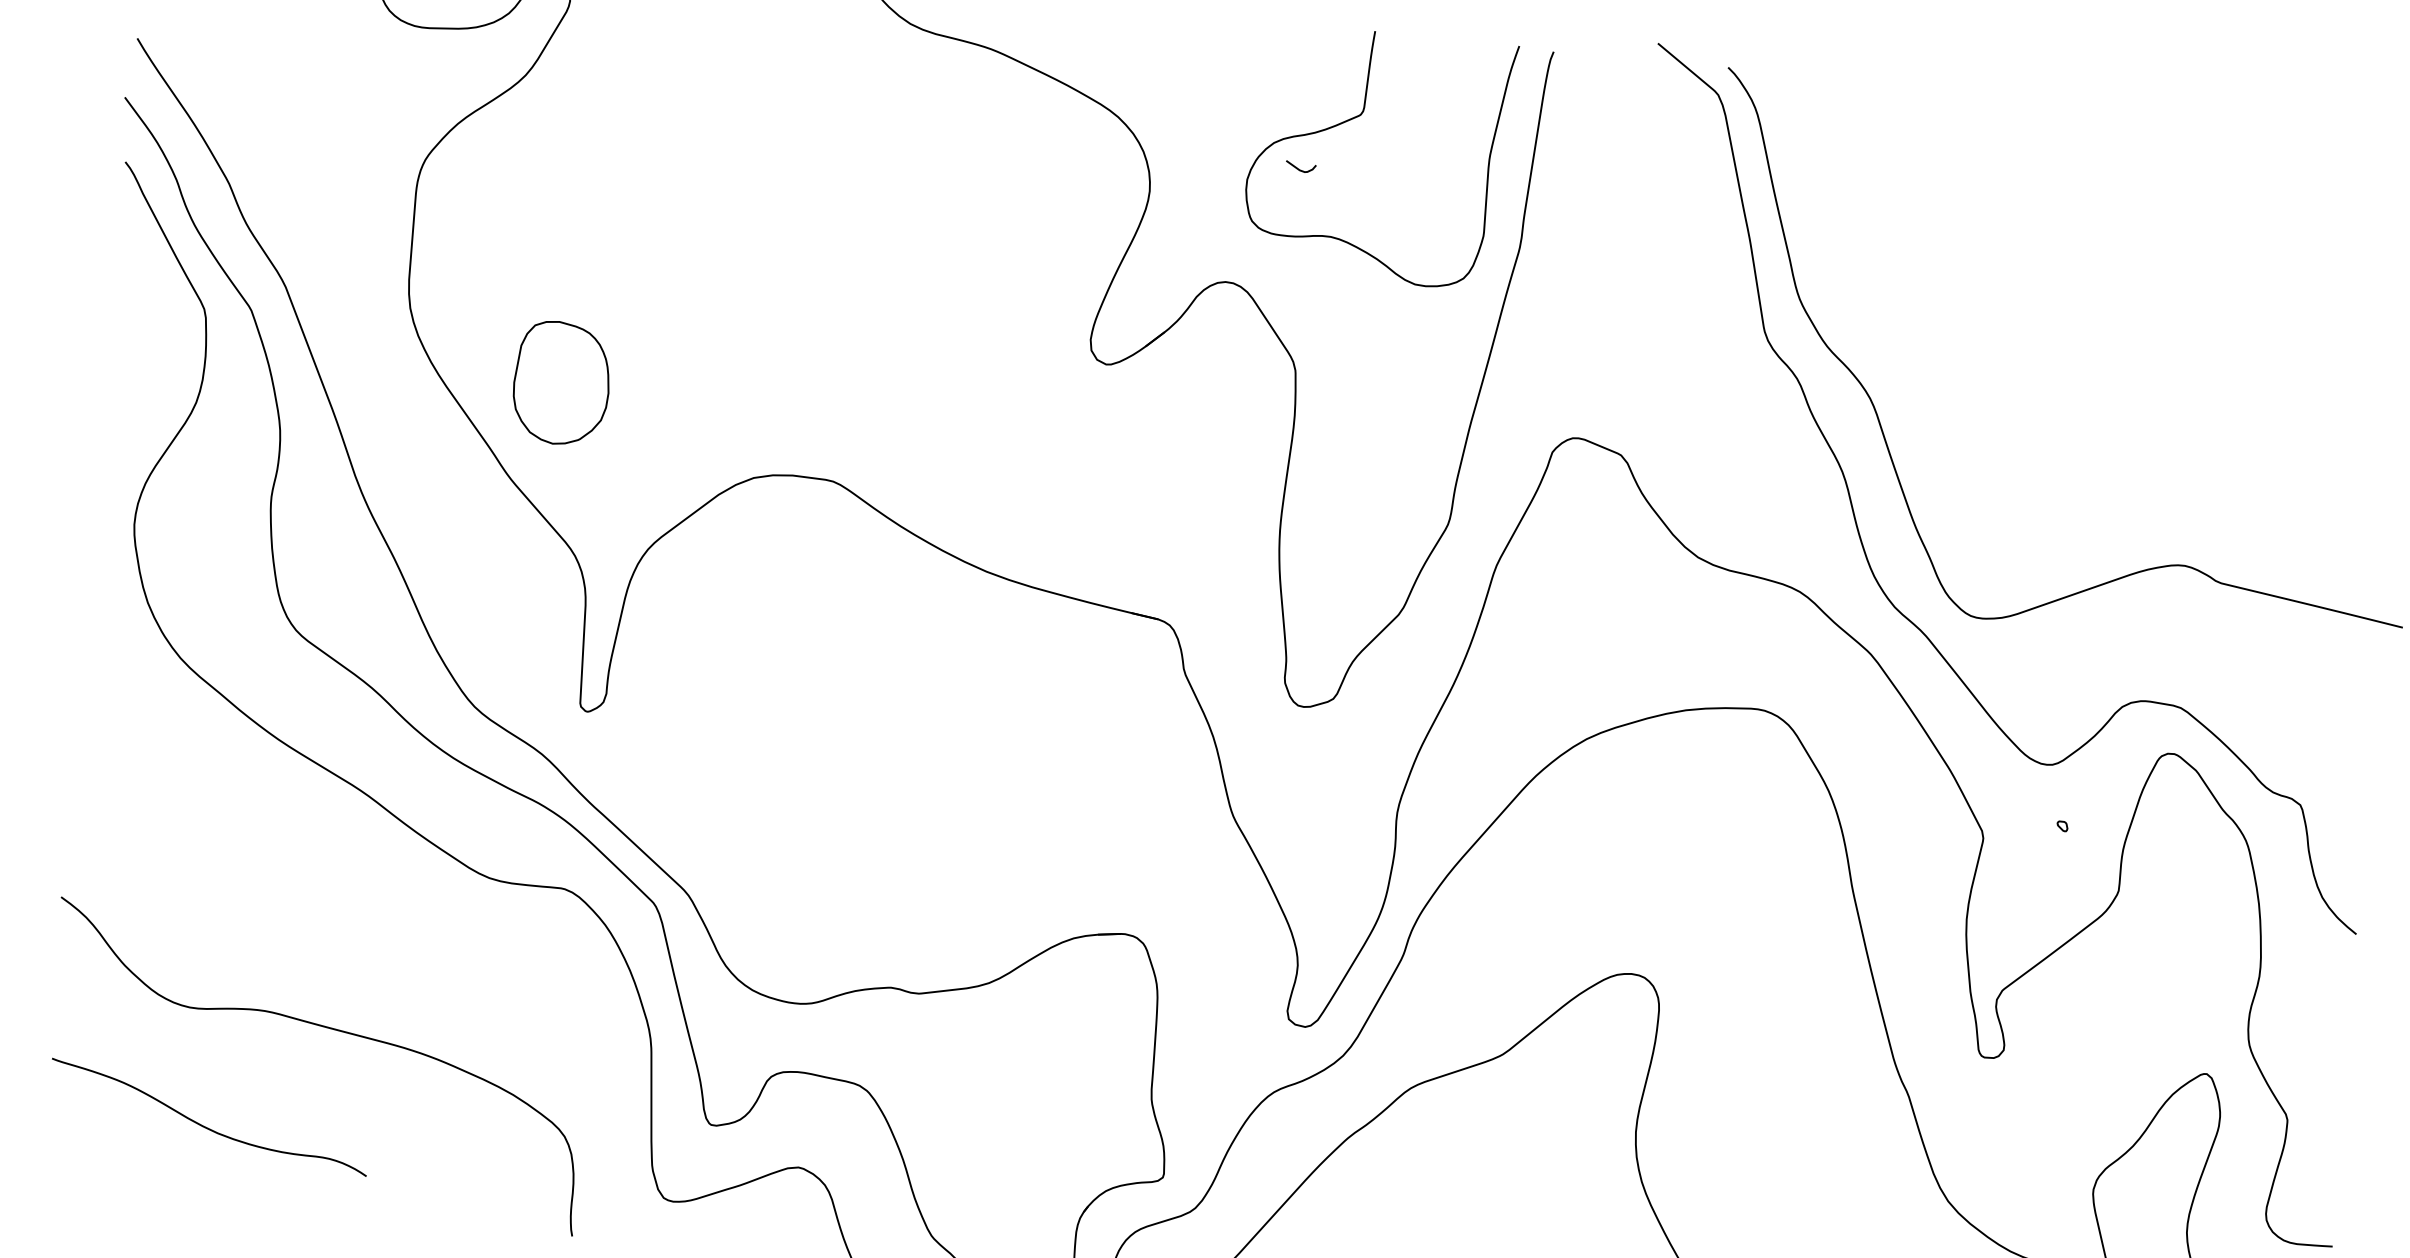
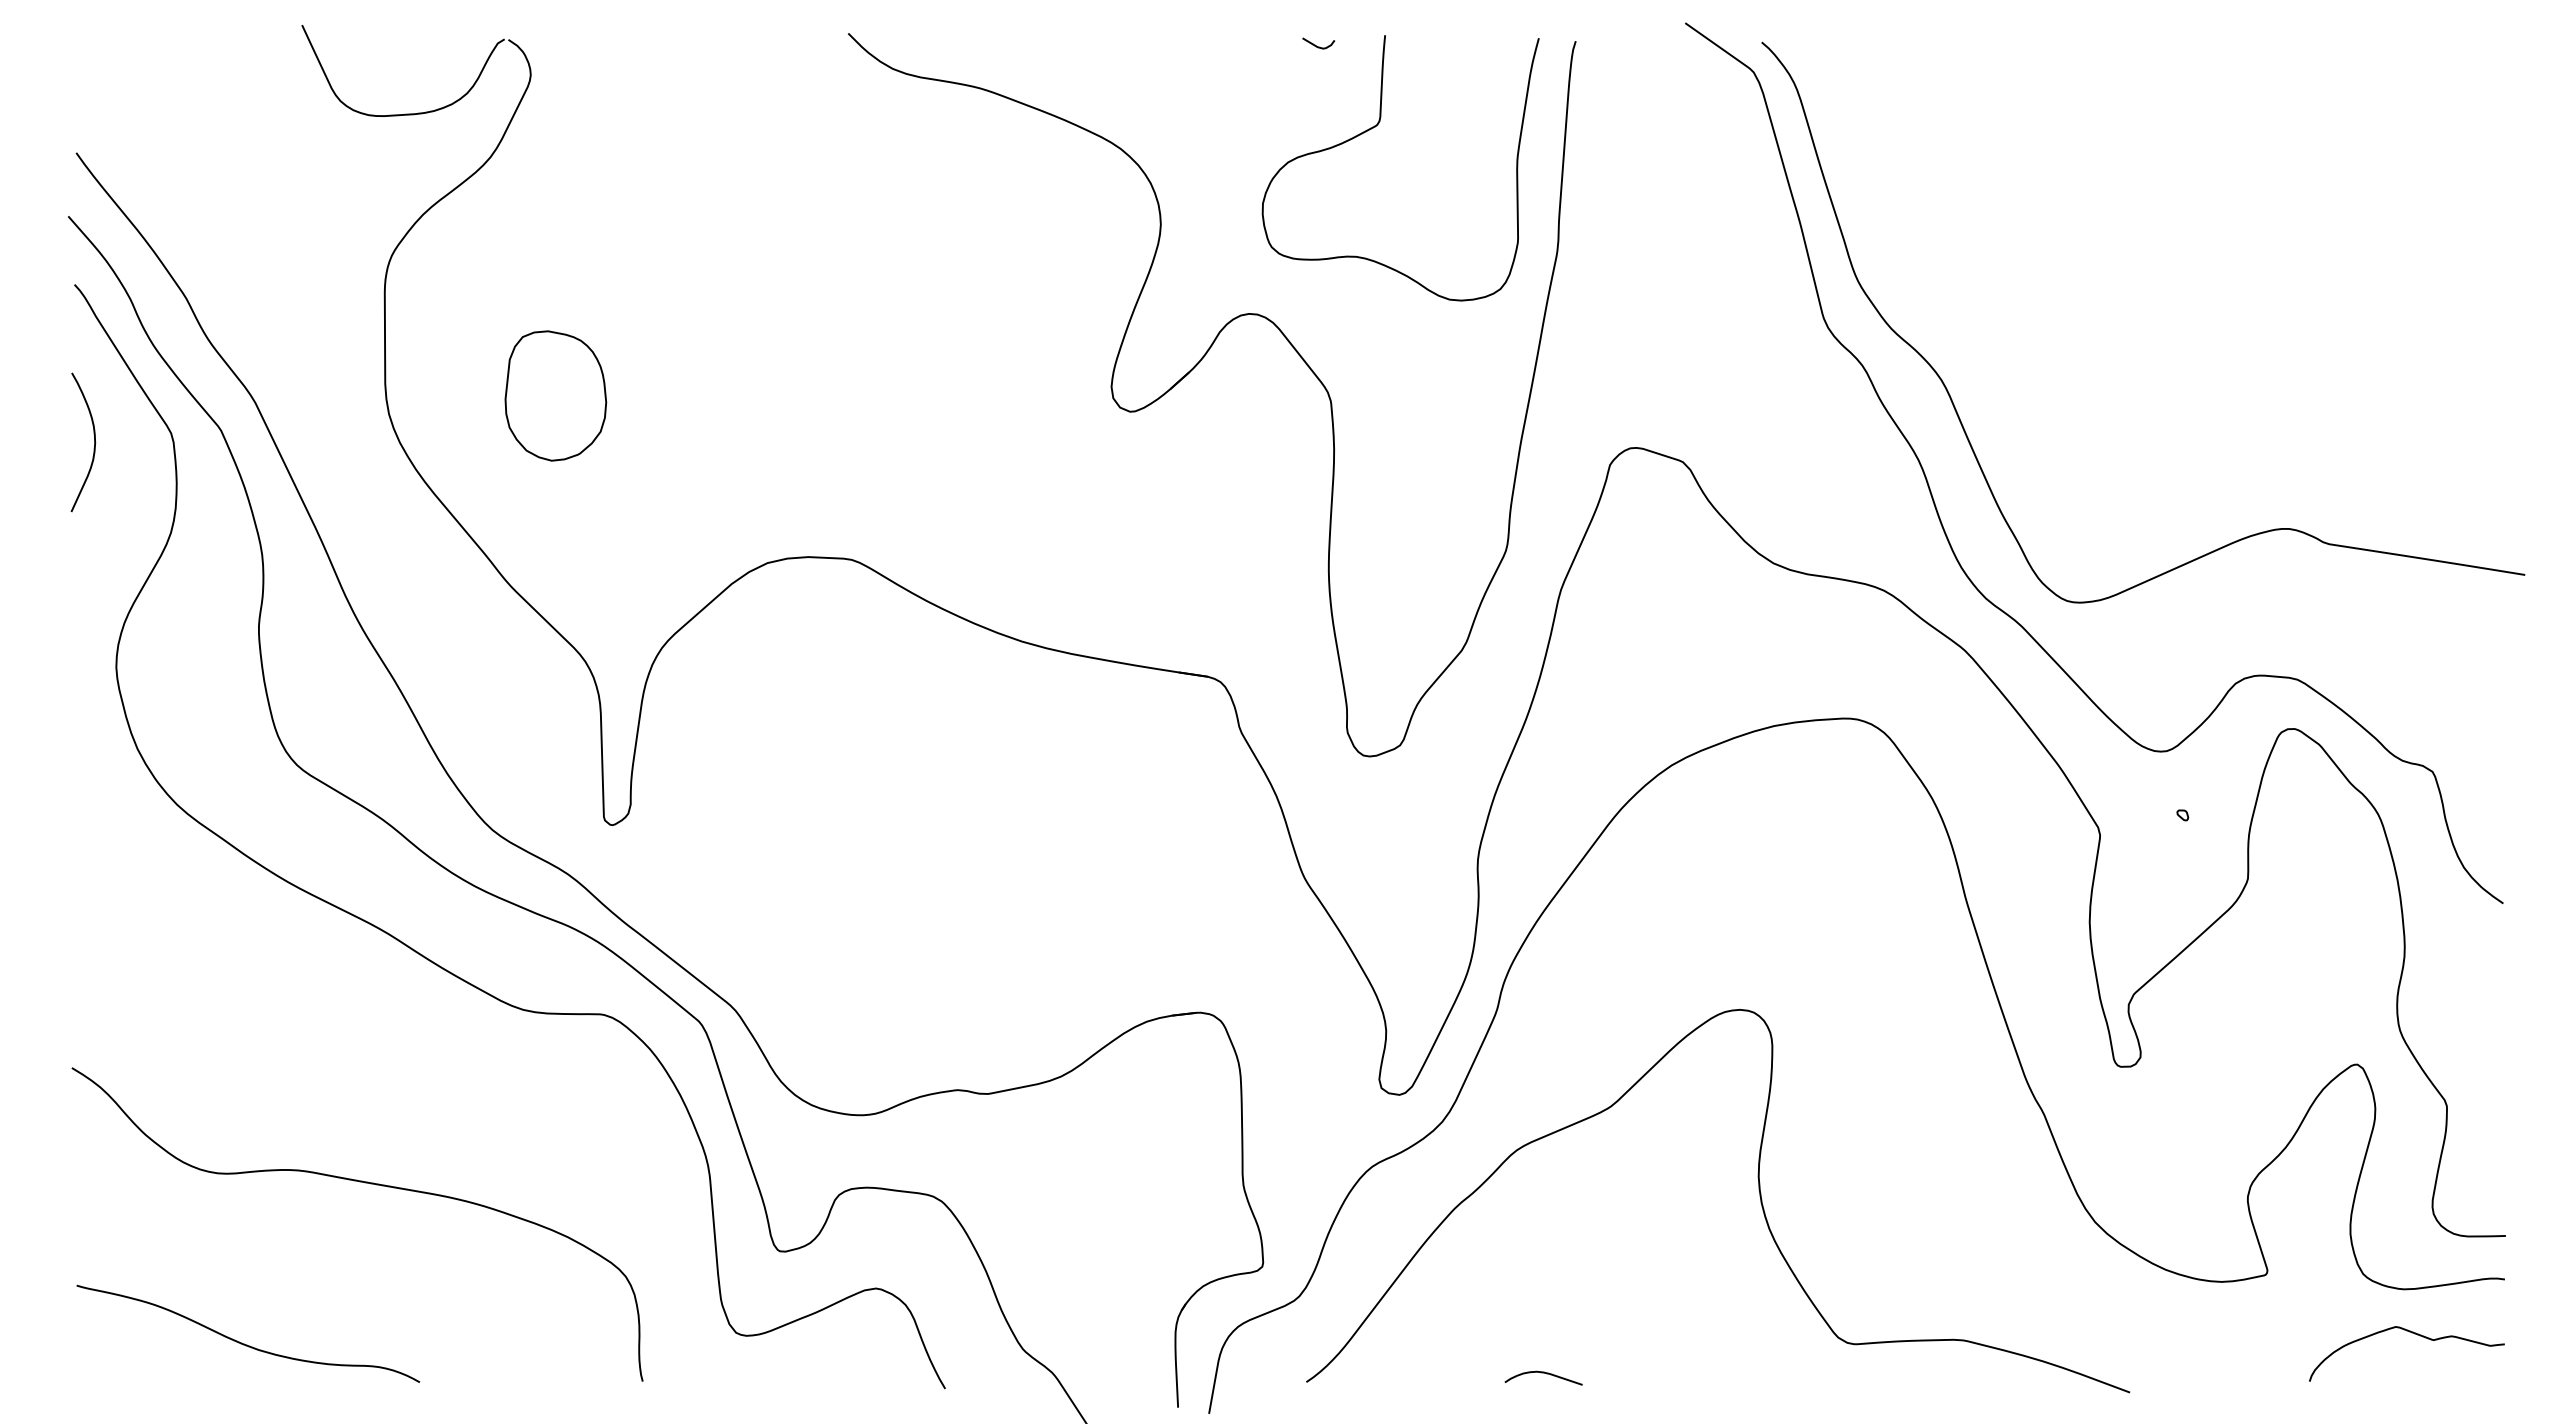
curve: (1298, 168) -> (1316, 45), moved
curve: (131, 311) -> (94, 442), added
part: (561, 382) -> (555, 395), moved
curve: (205, 1126) -> (244, 1343), moved

